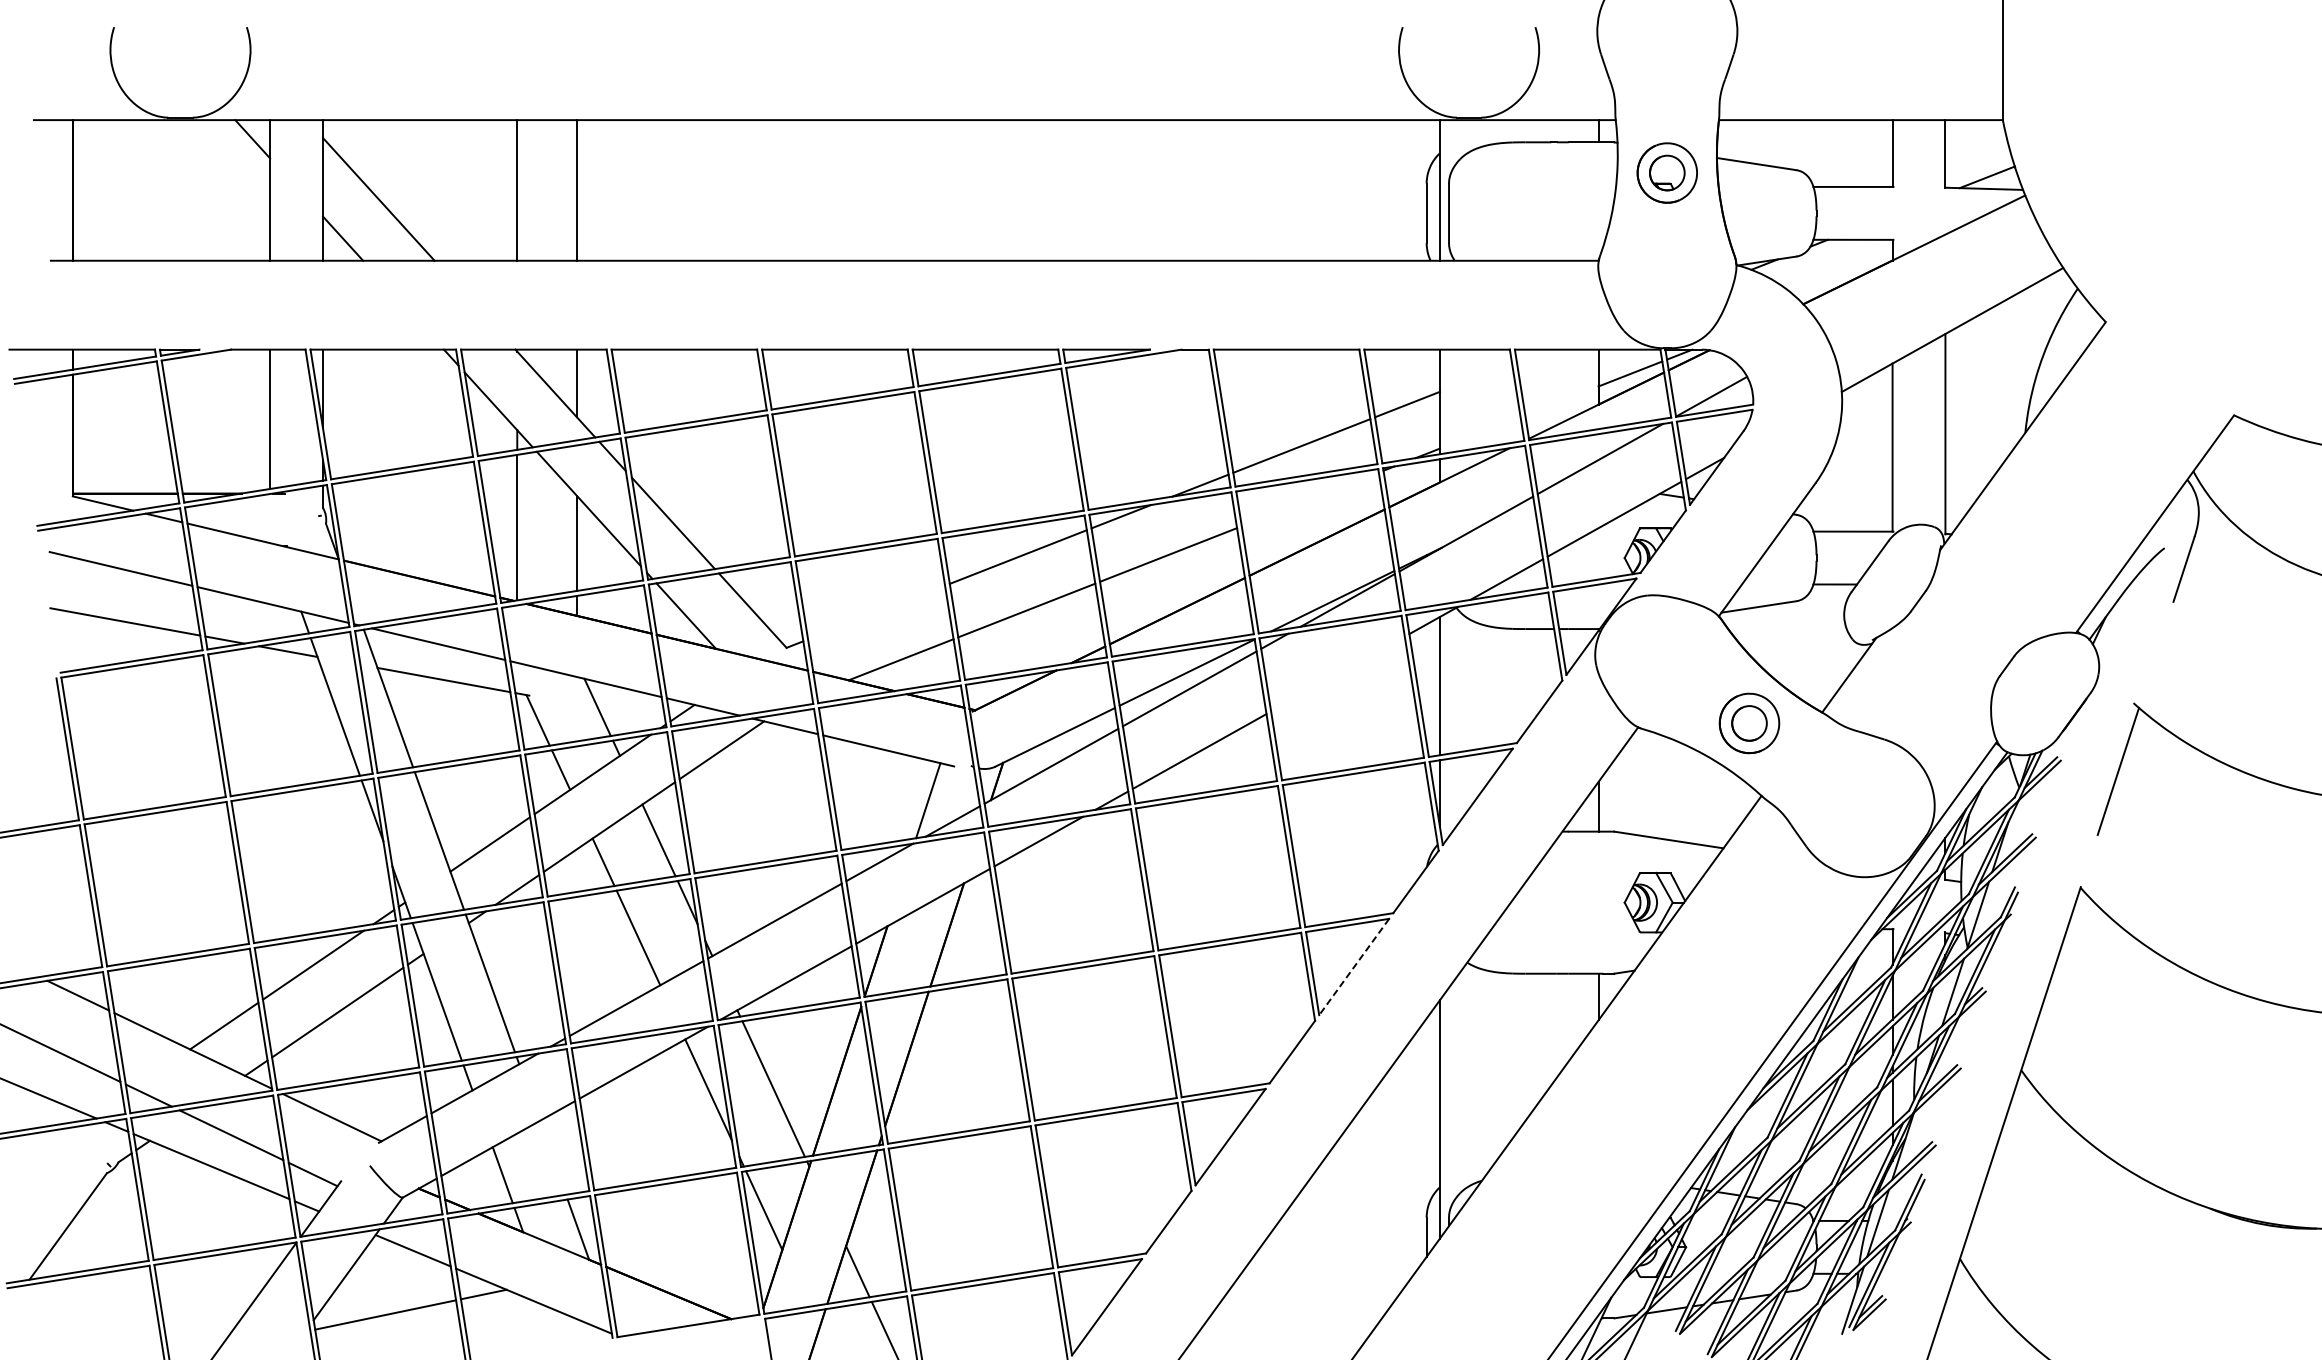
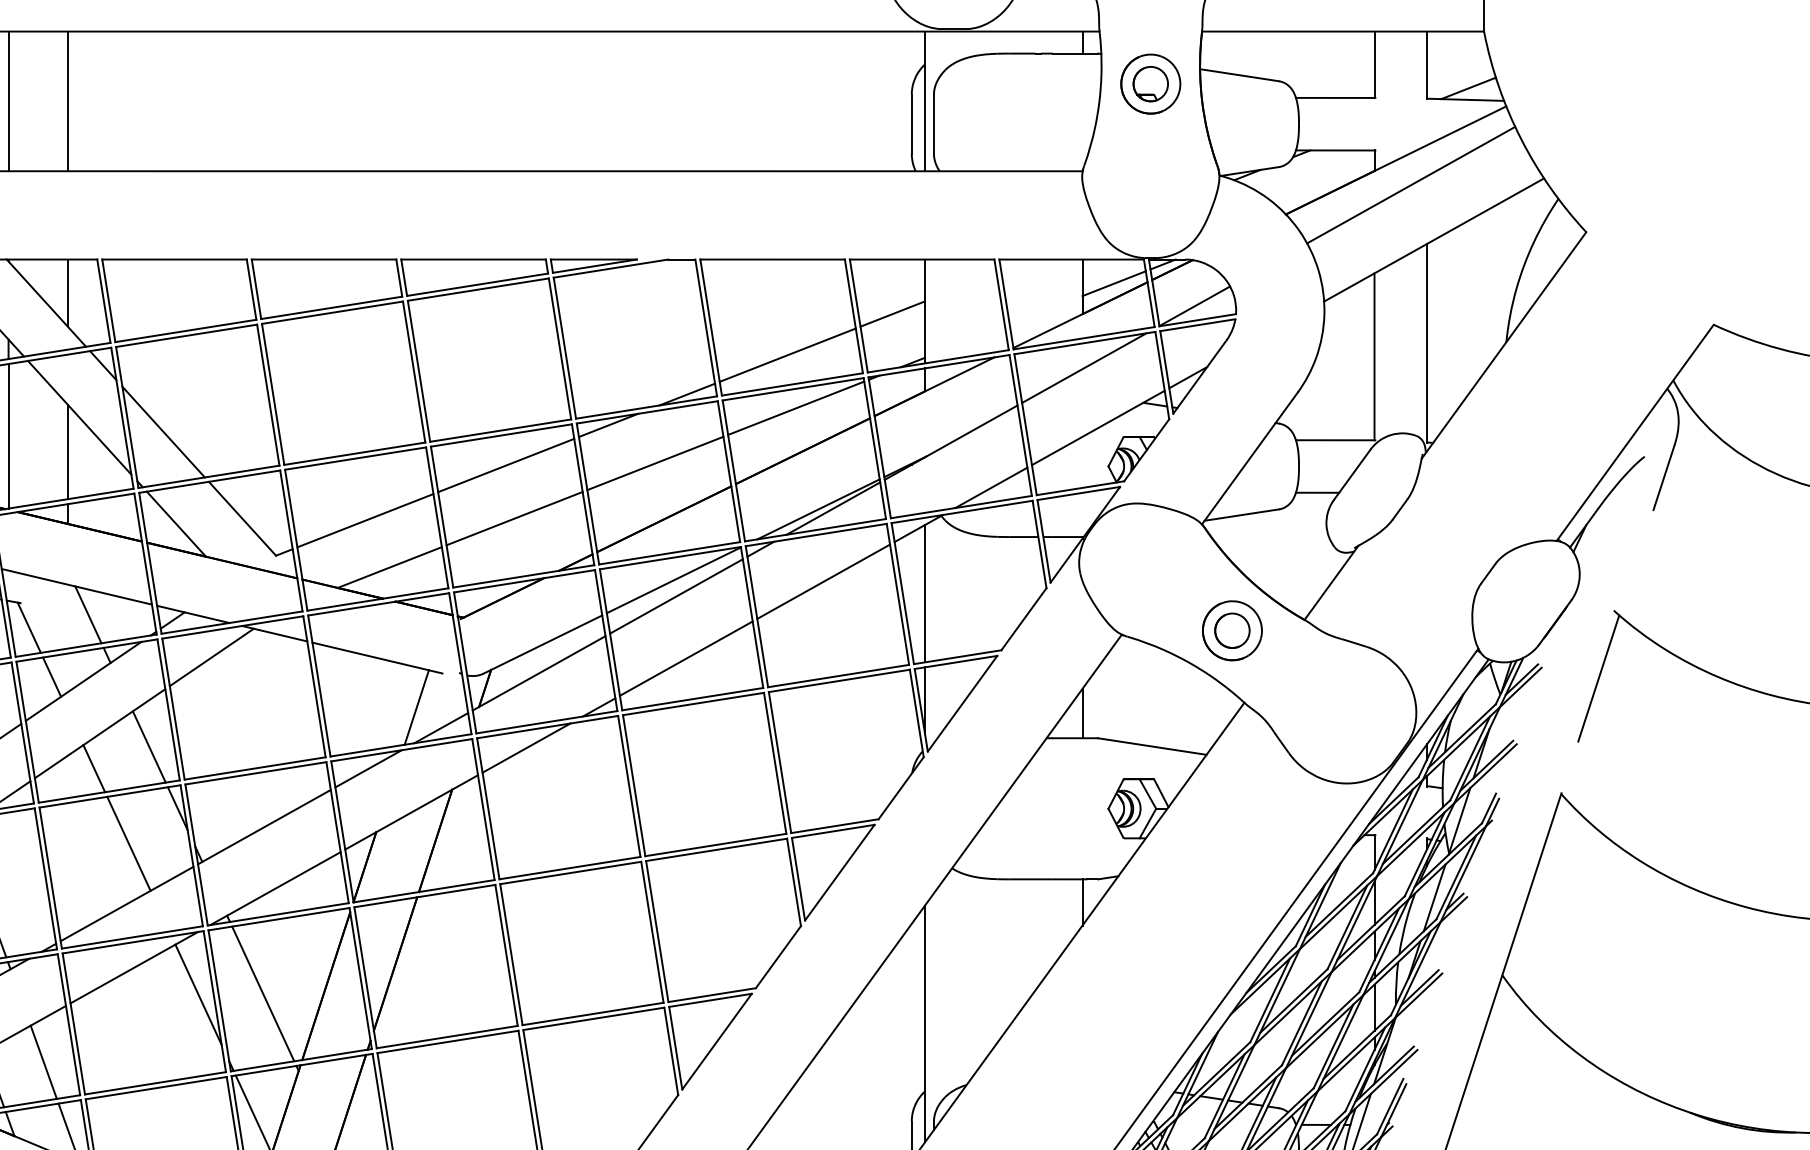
line: (1929, 274) -> (1411, 184), added
line: (1309, 499) -> (795, 408), added
line: (876, 612) -> (365, 520), added
line: (1337, 673) -> (823, 581), added
line: (1354, 967) -> (840, 873), dashed -> solid
line: (552, 1157) -> (43, 1061), added

